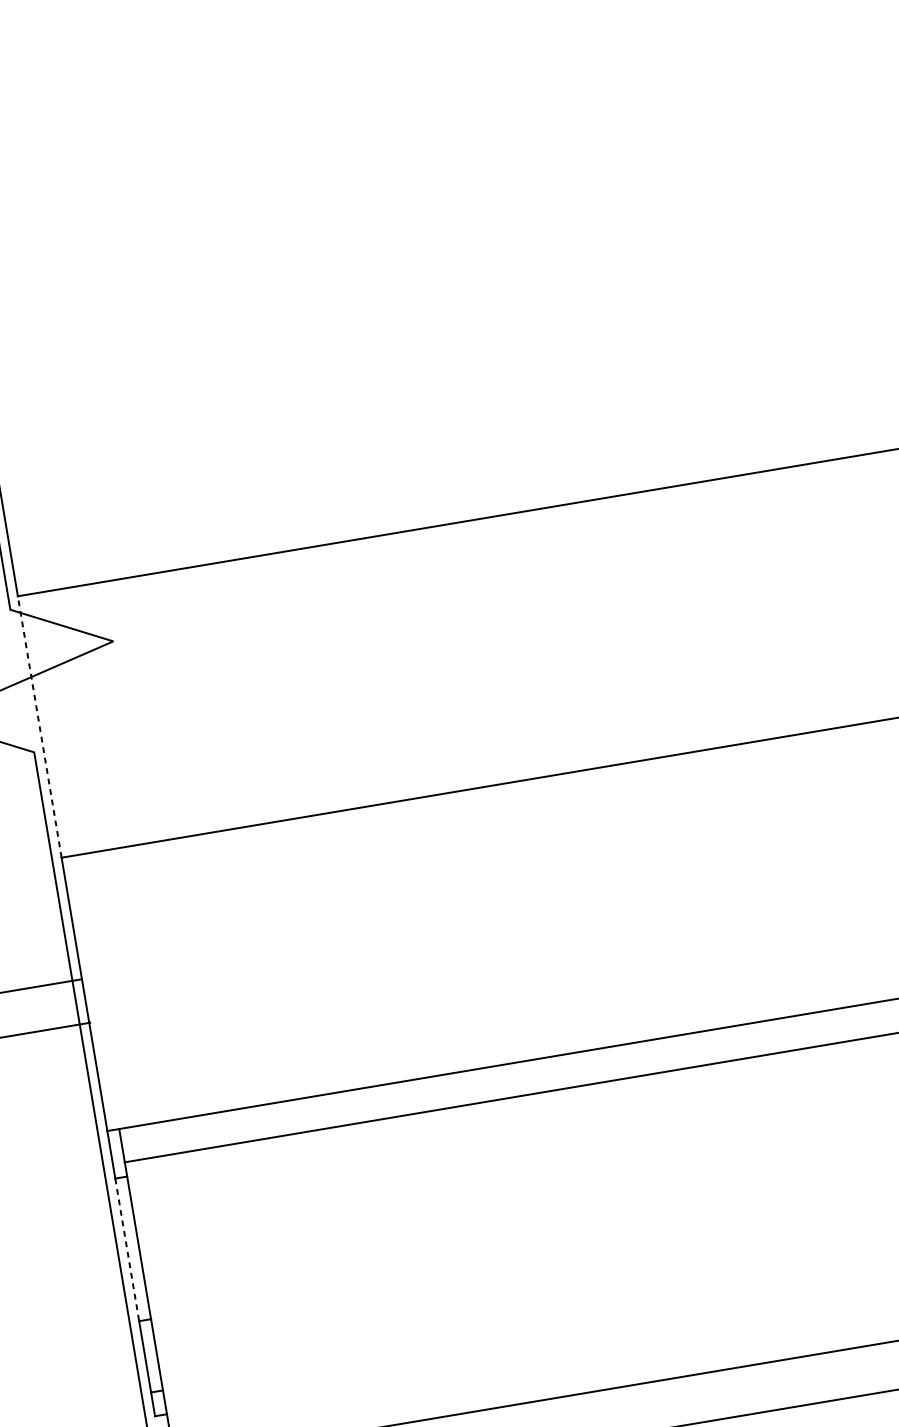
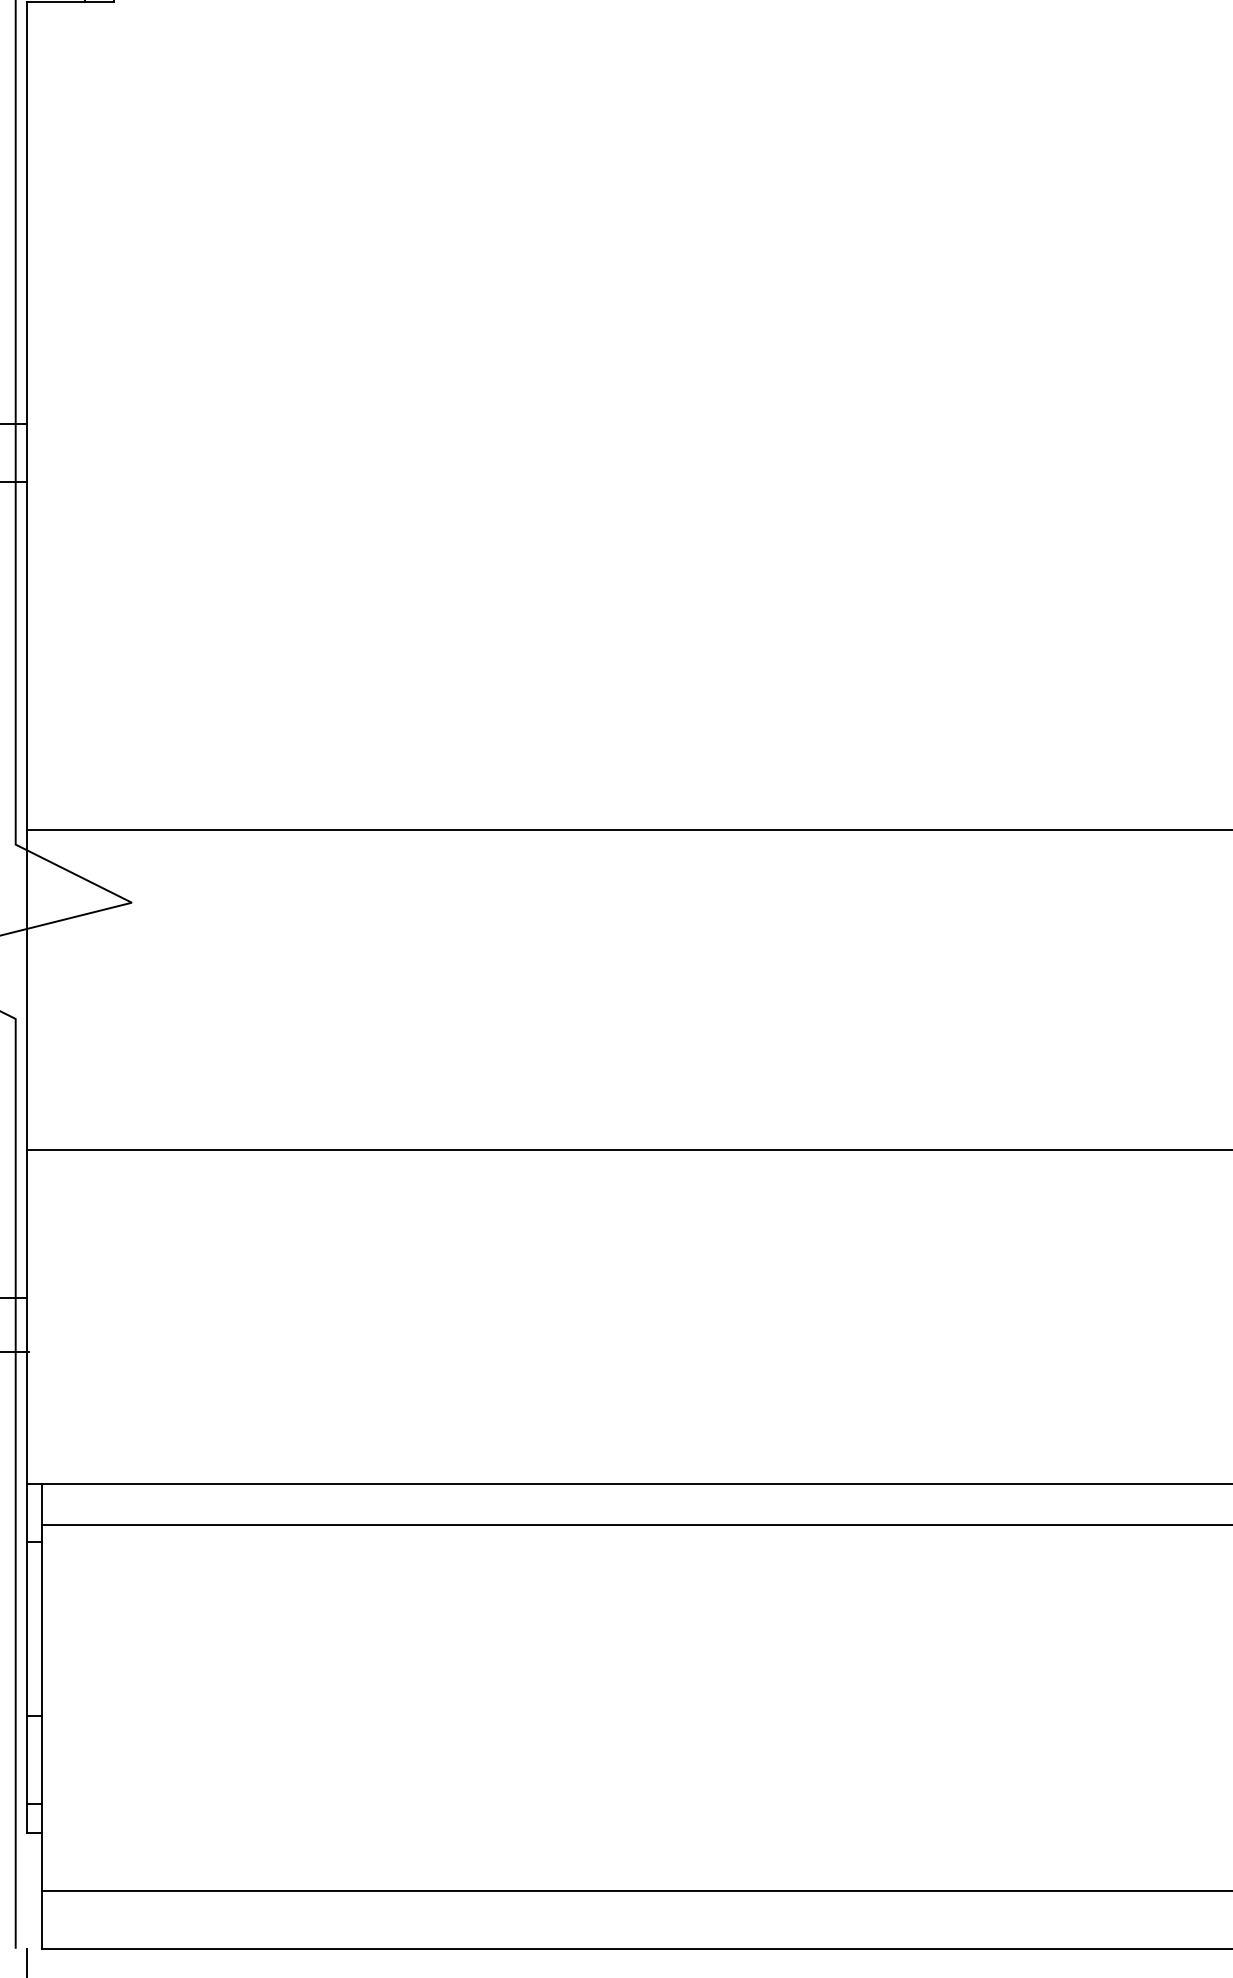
line: (39, 726) -> (27, 989), dashed -> solid
line: (127, 1250) -> (27, 1629), dashed -> solid

